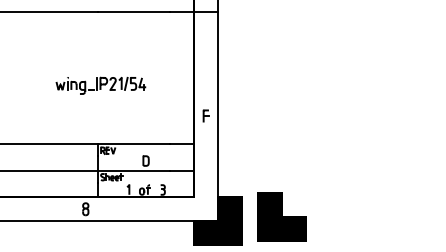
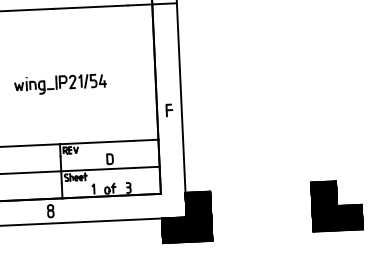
part: (281, 216) -> (336, 205), moved

